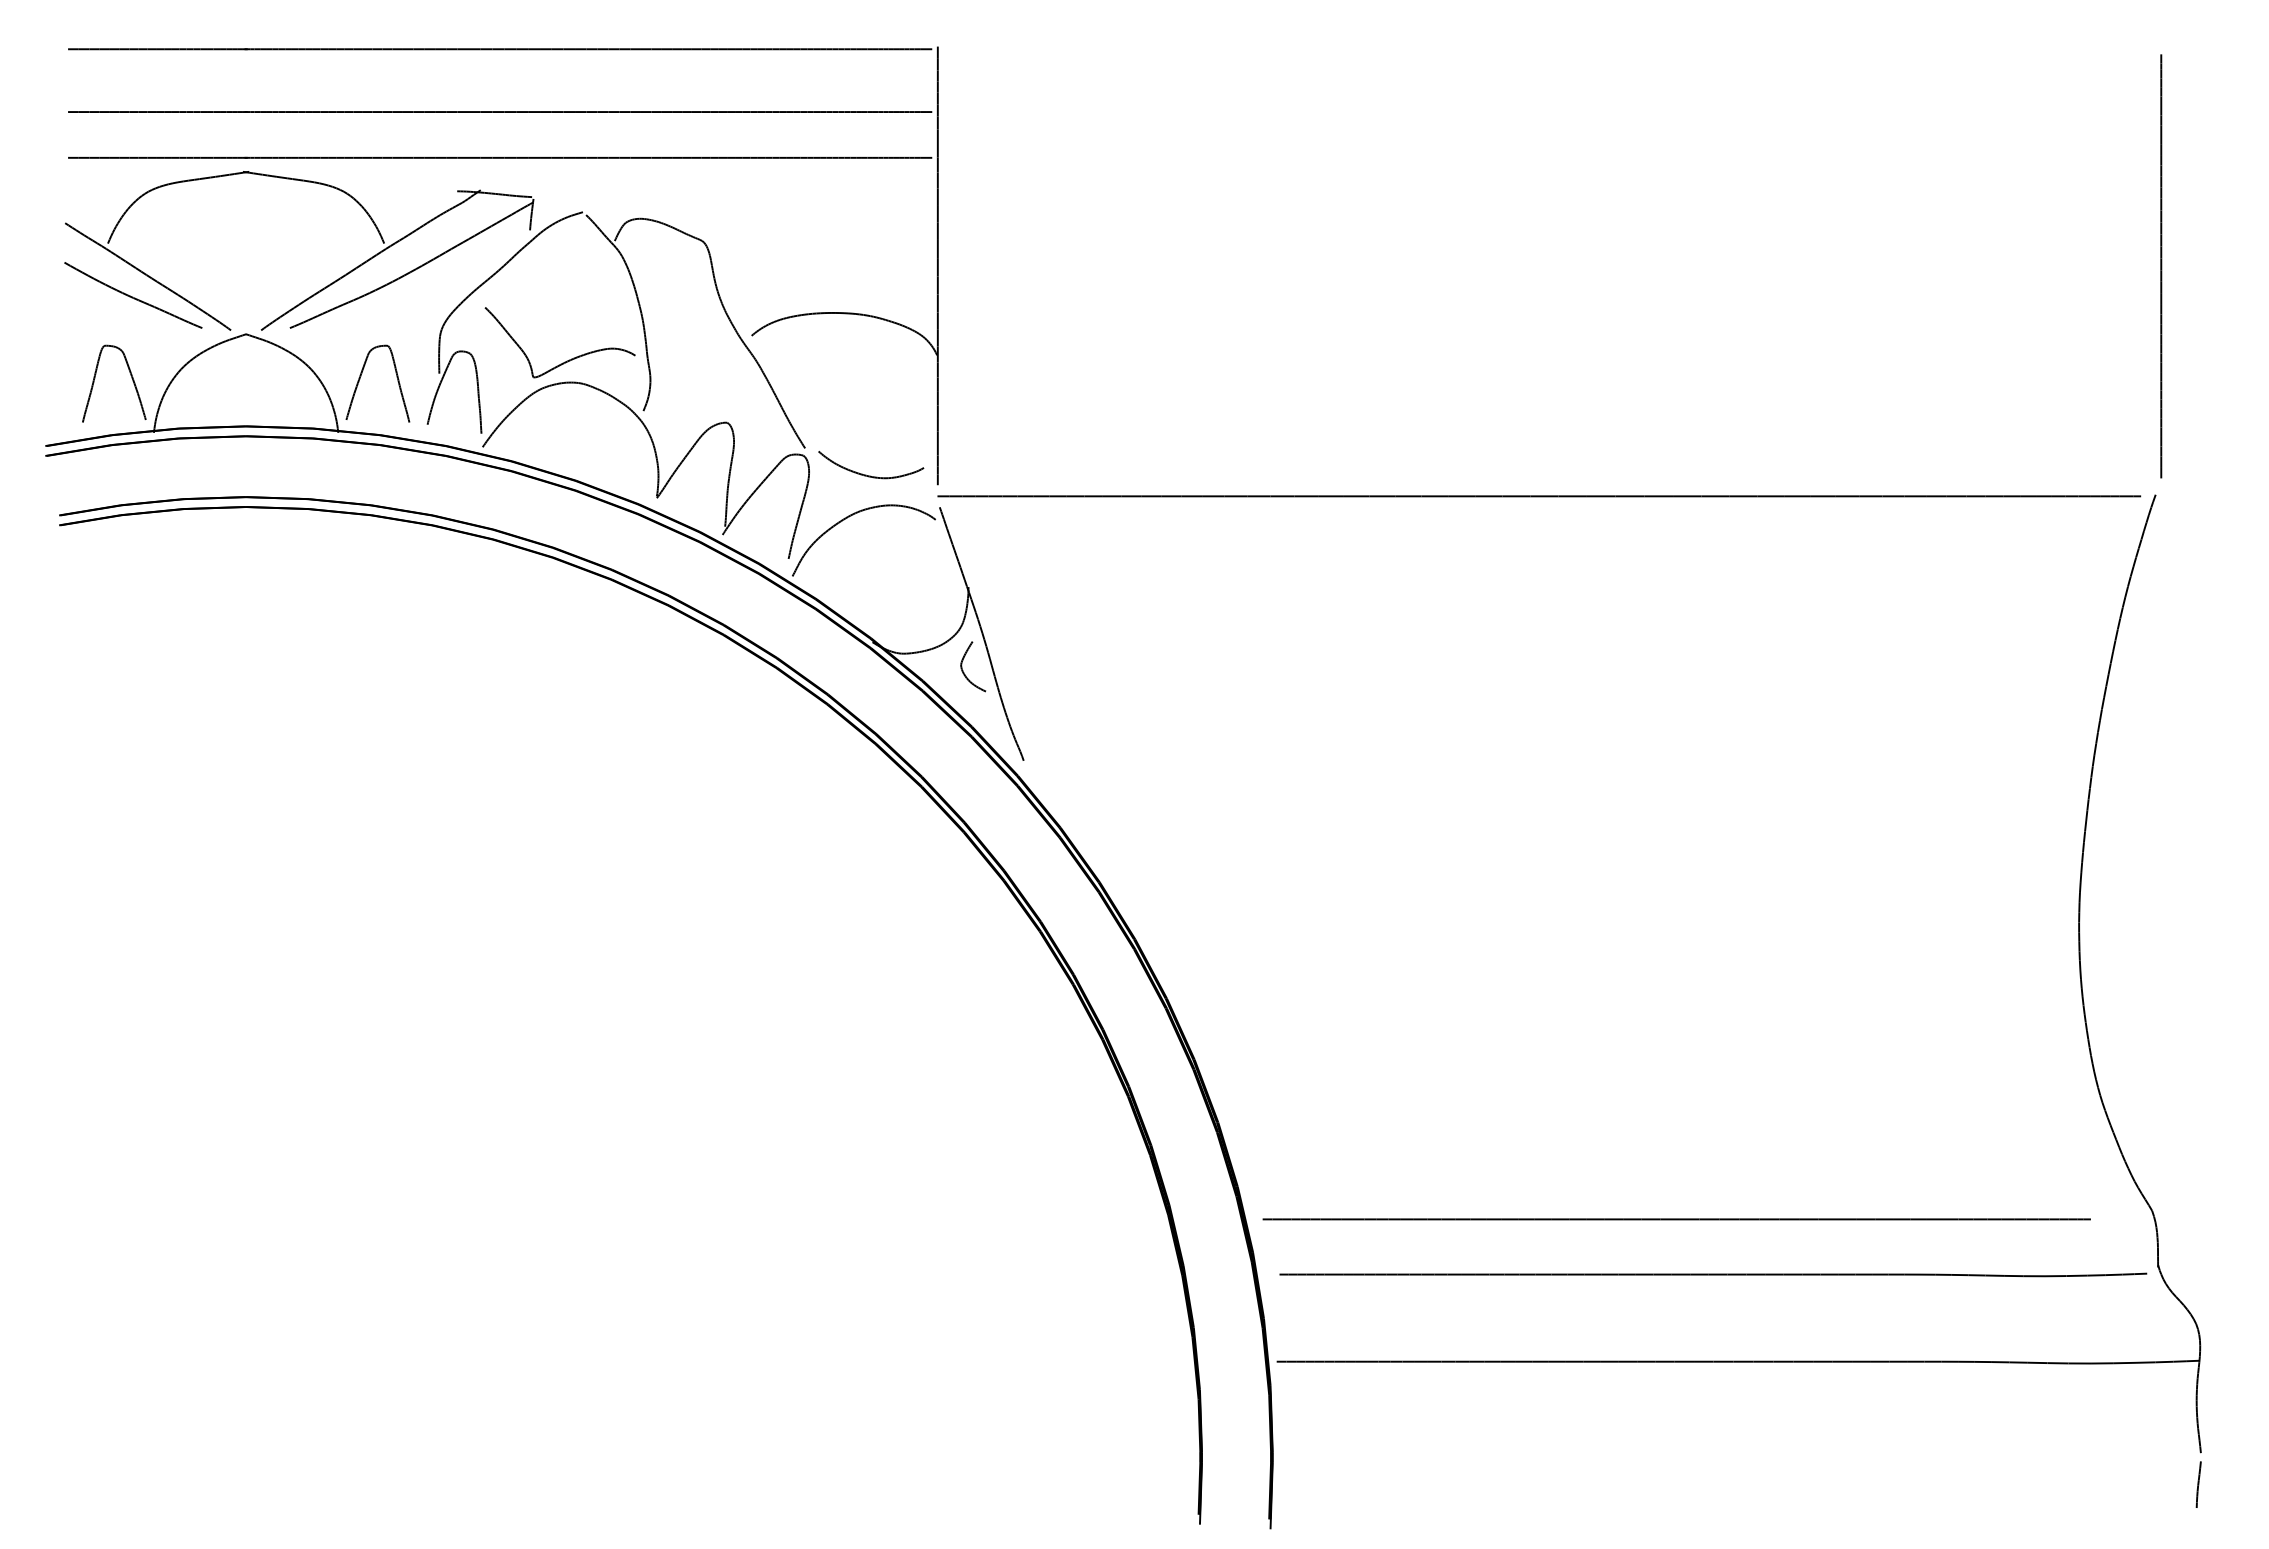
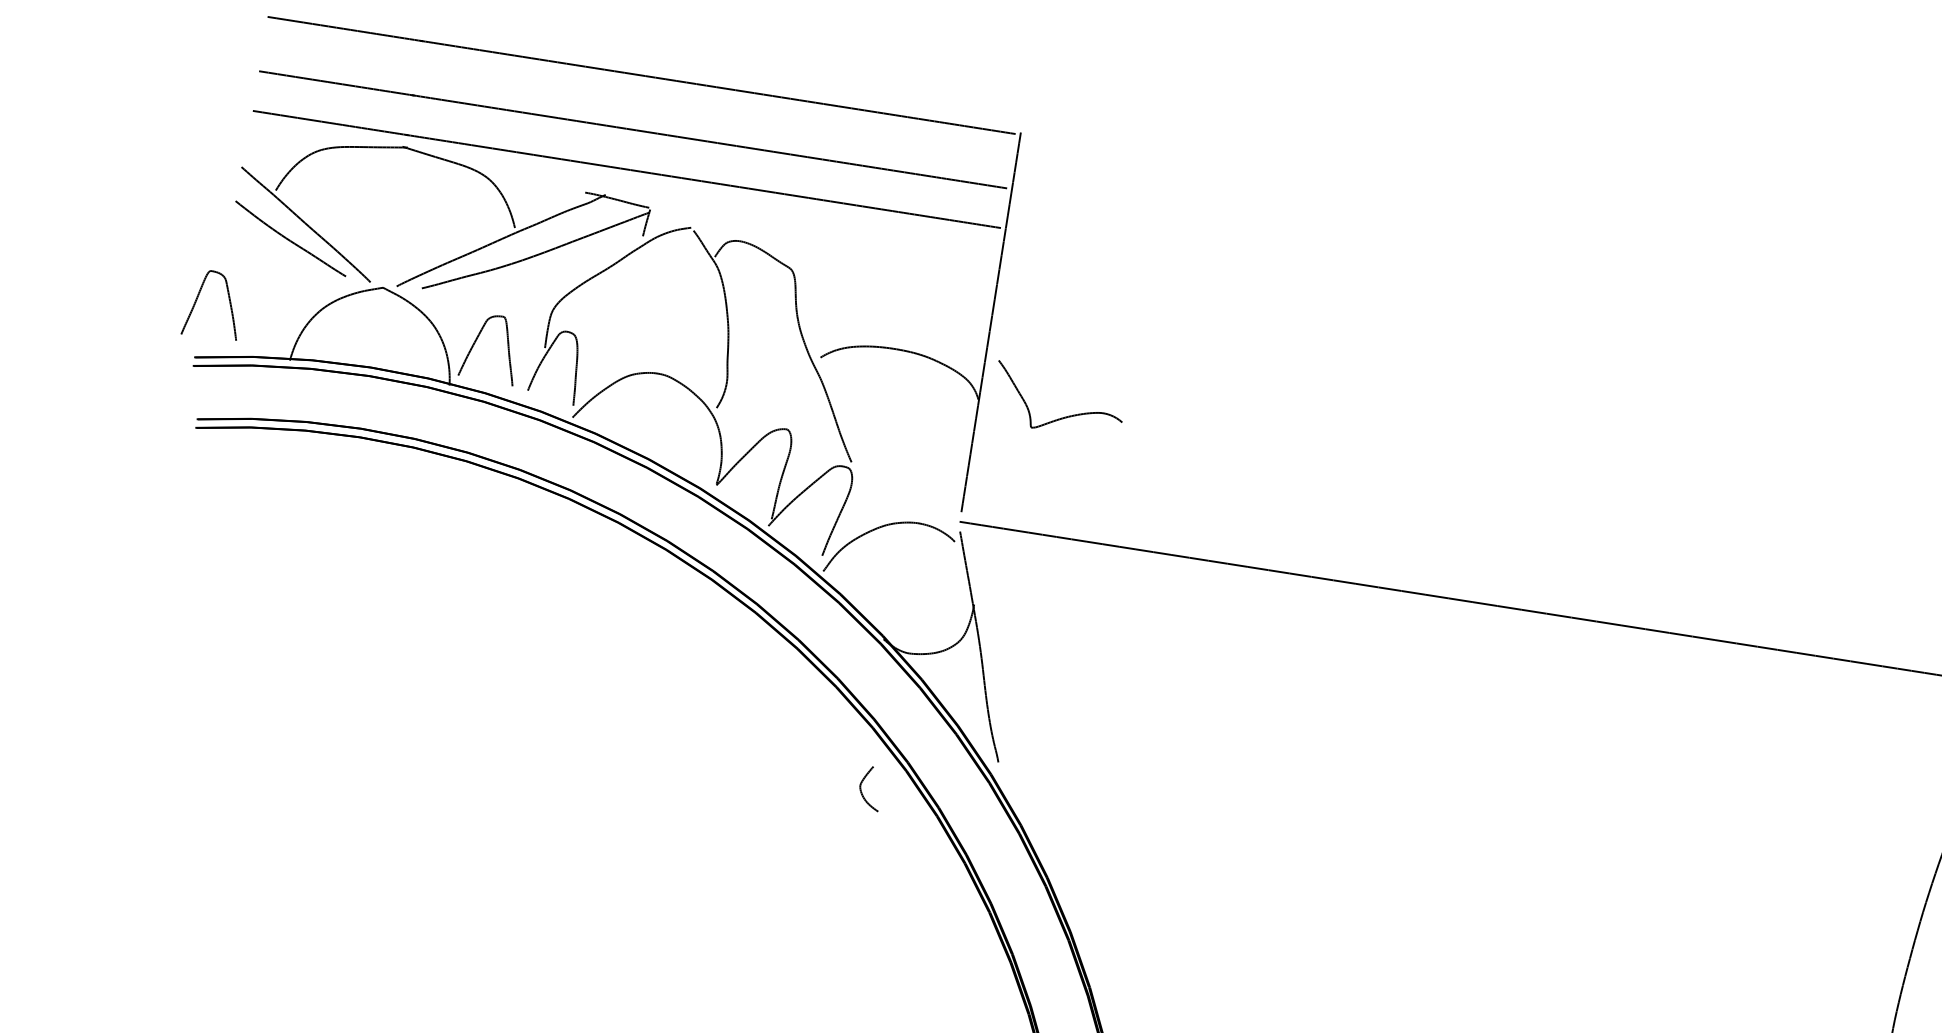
part: (564, 361) -> (1060, 417), moved
part: (131, 378) -> (229, 302), moved
part: (870, 475) -> (904, 494), removed
part: (963, 670) -> (861, 790), moved

